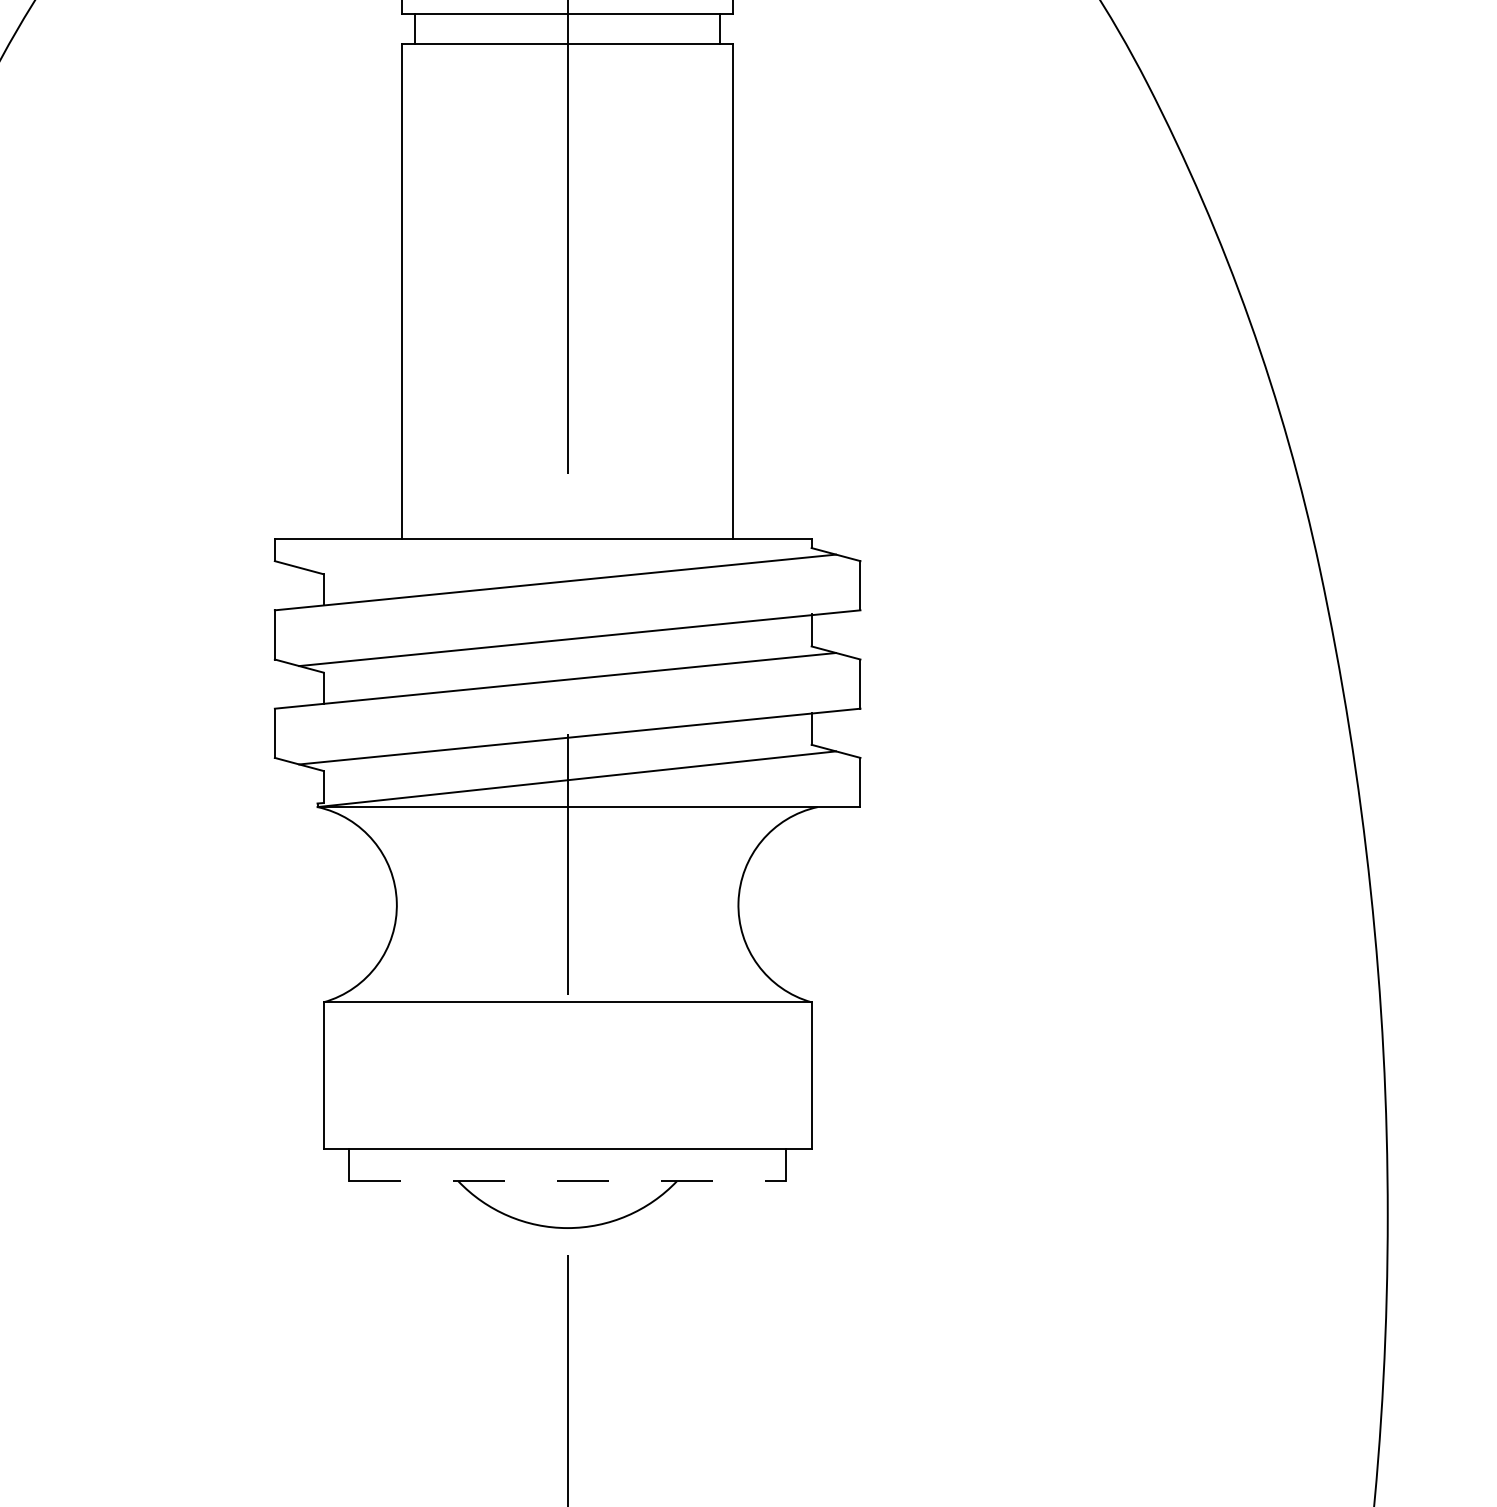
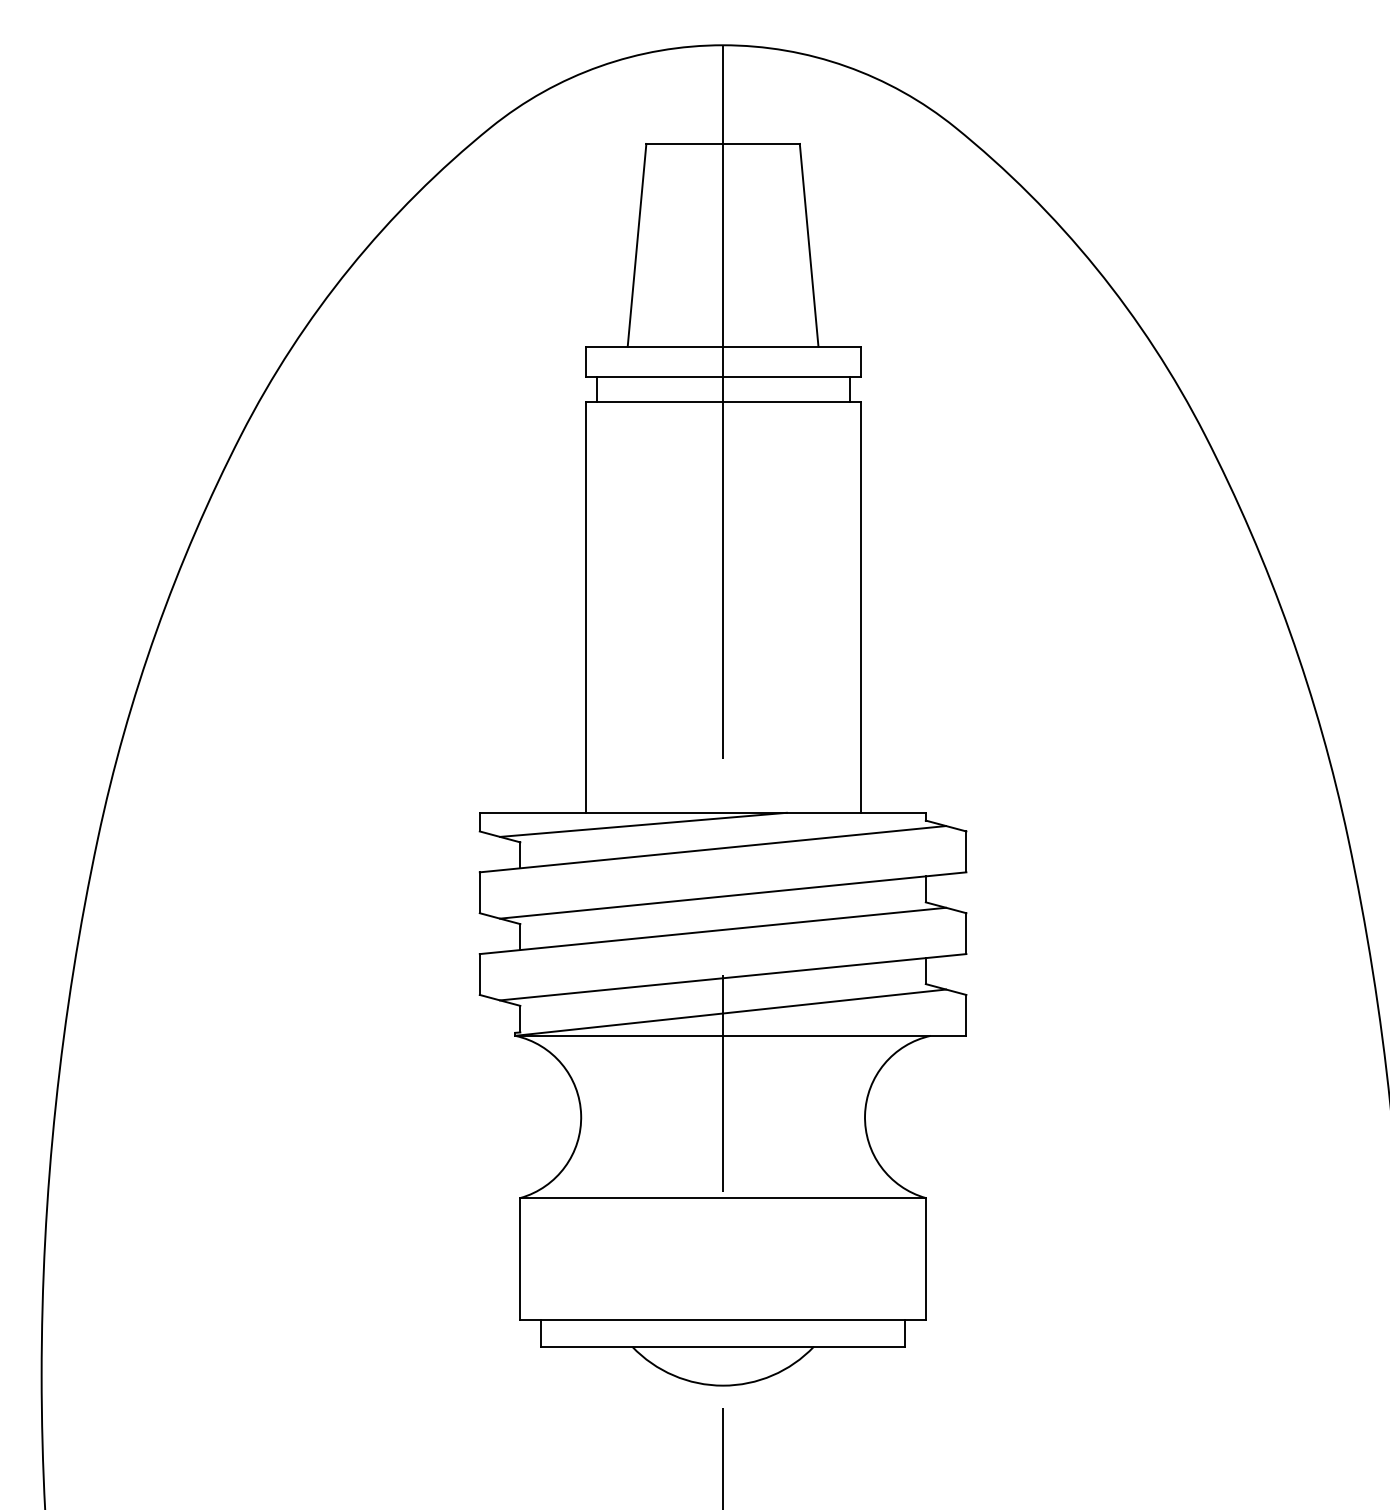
line: (471, 552) -> (643, 824), added
line: (568, 1180) -> (723, 1346), dashed -> solid

